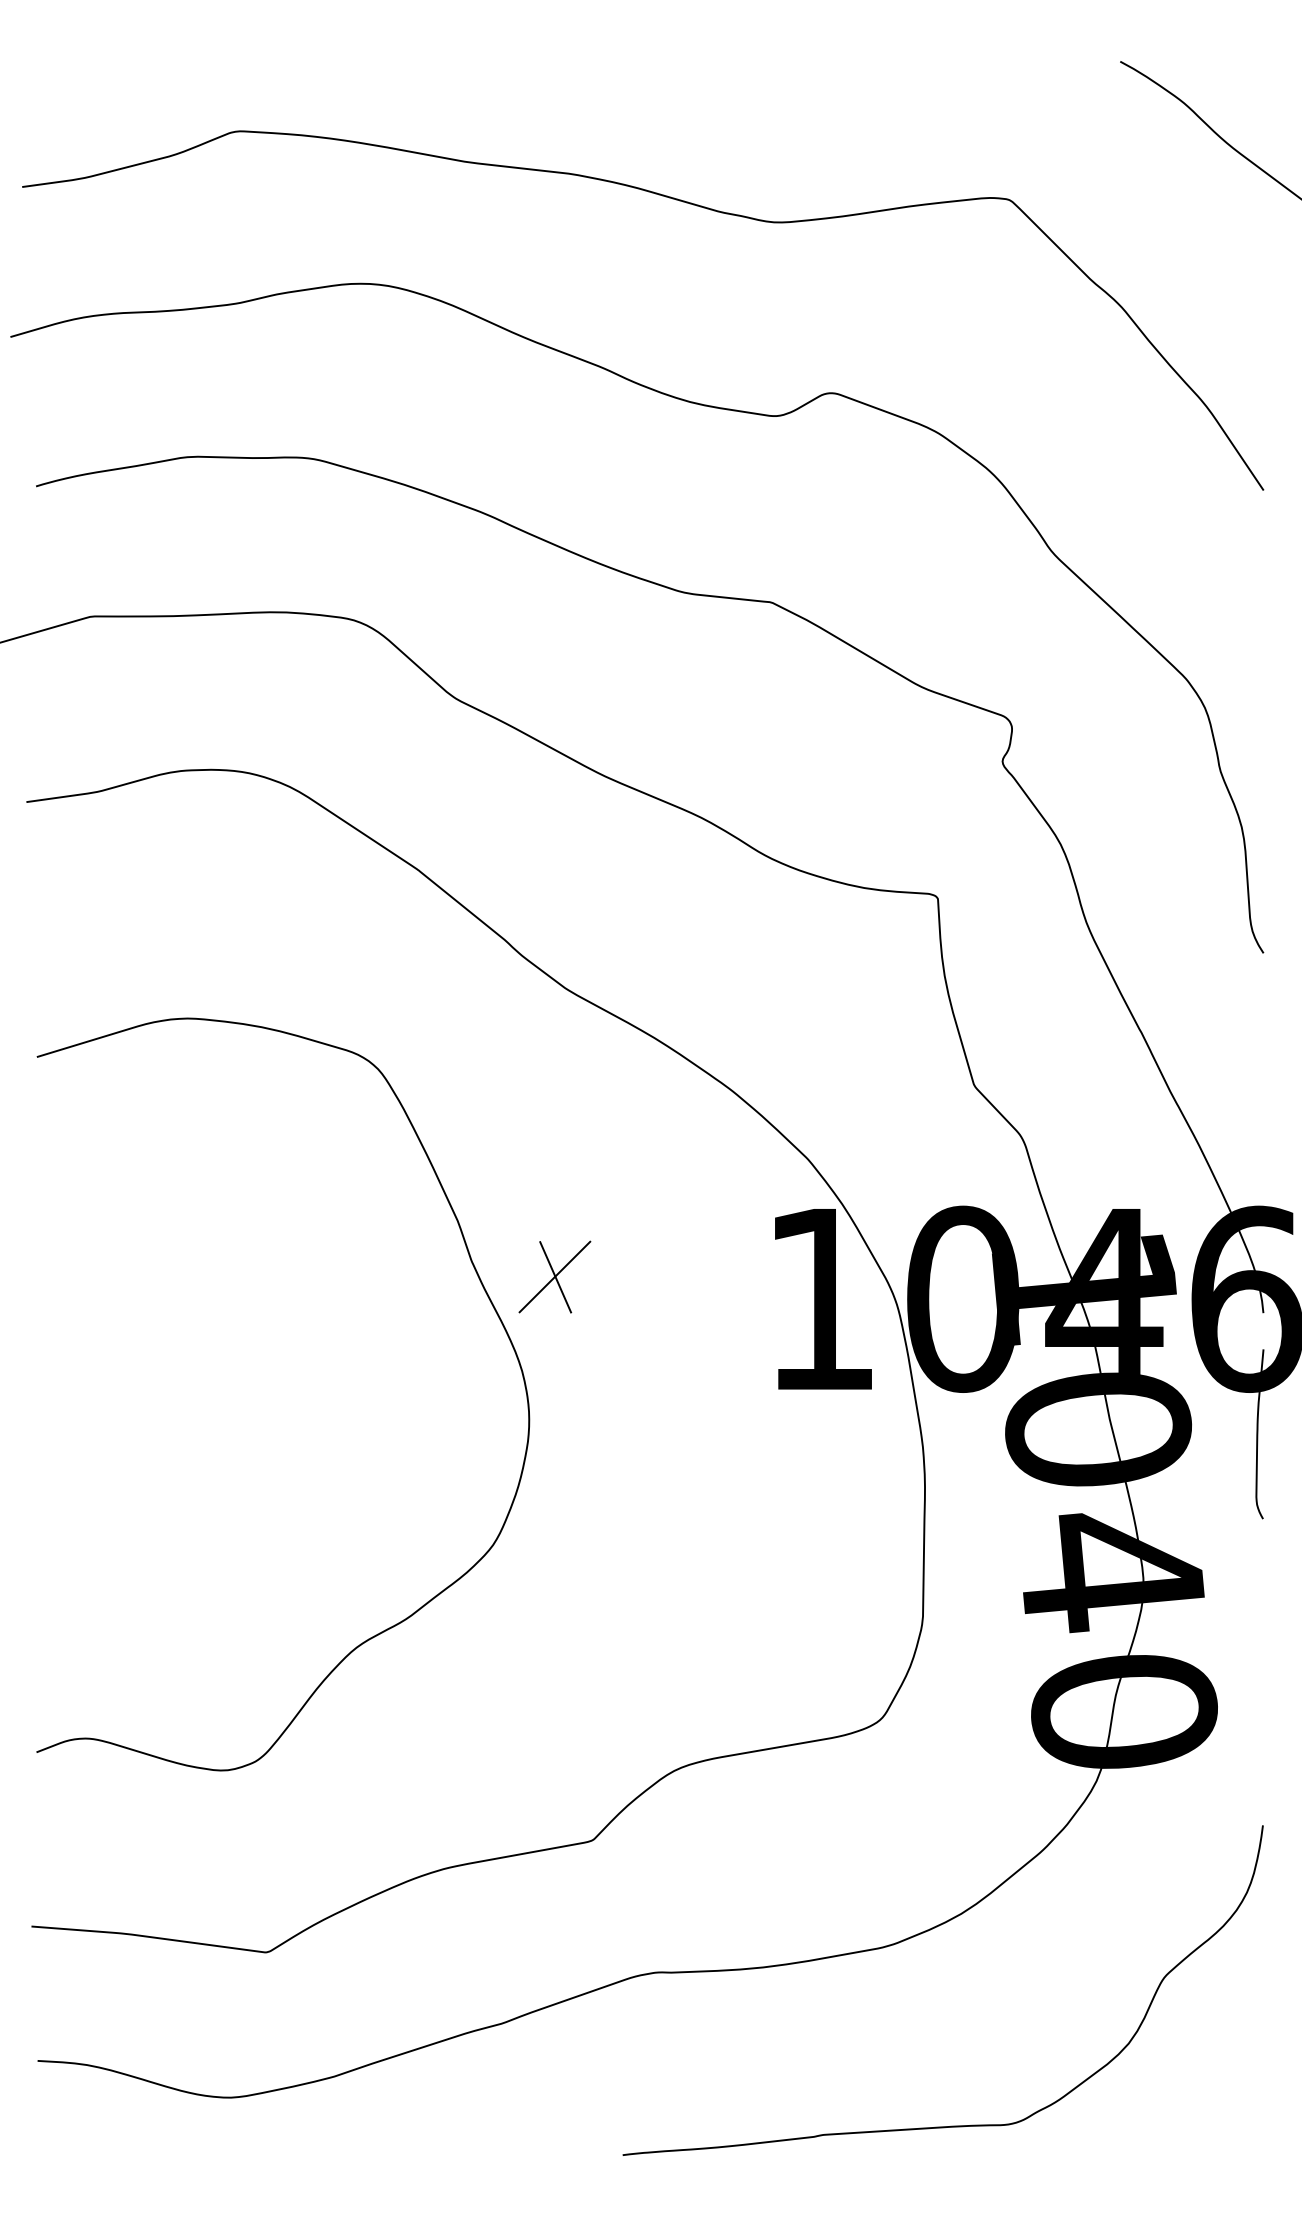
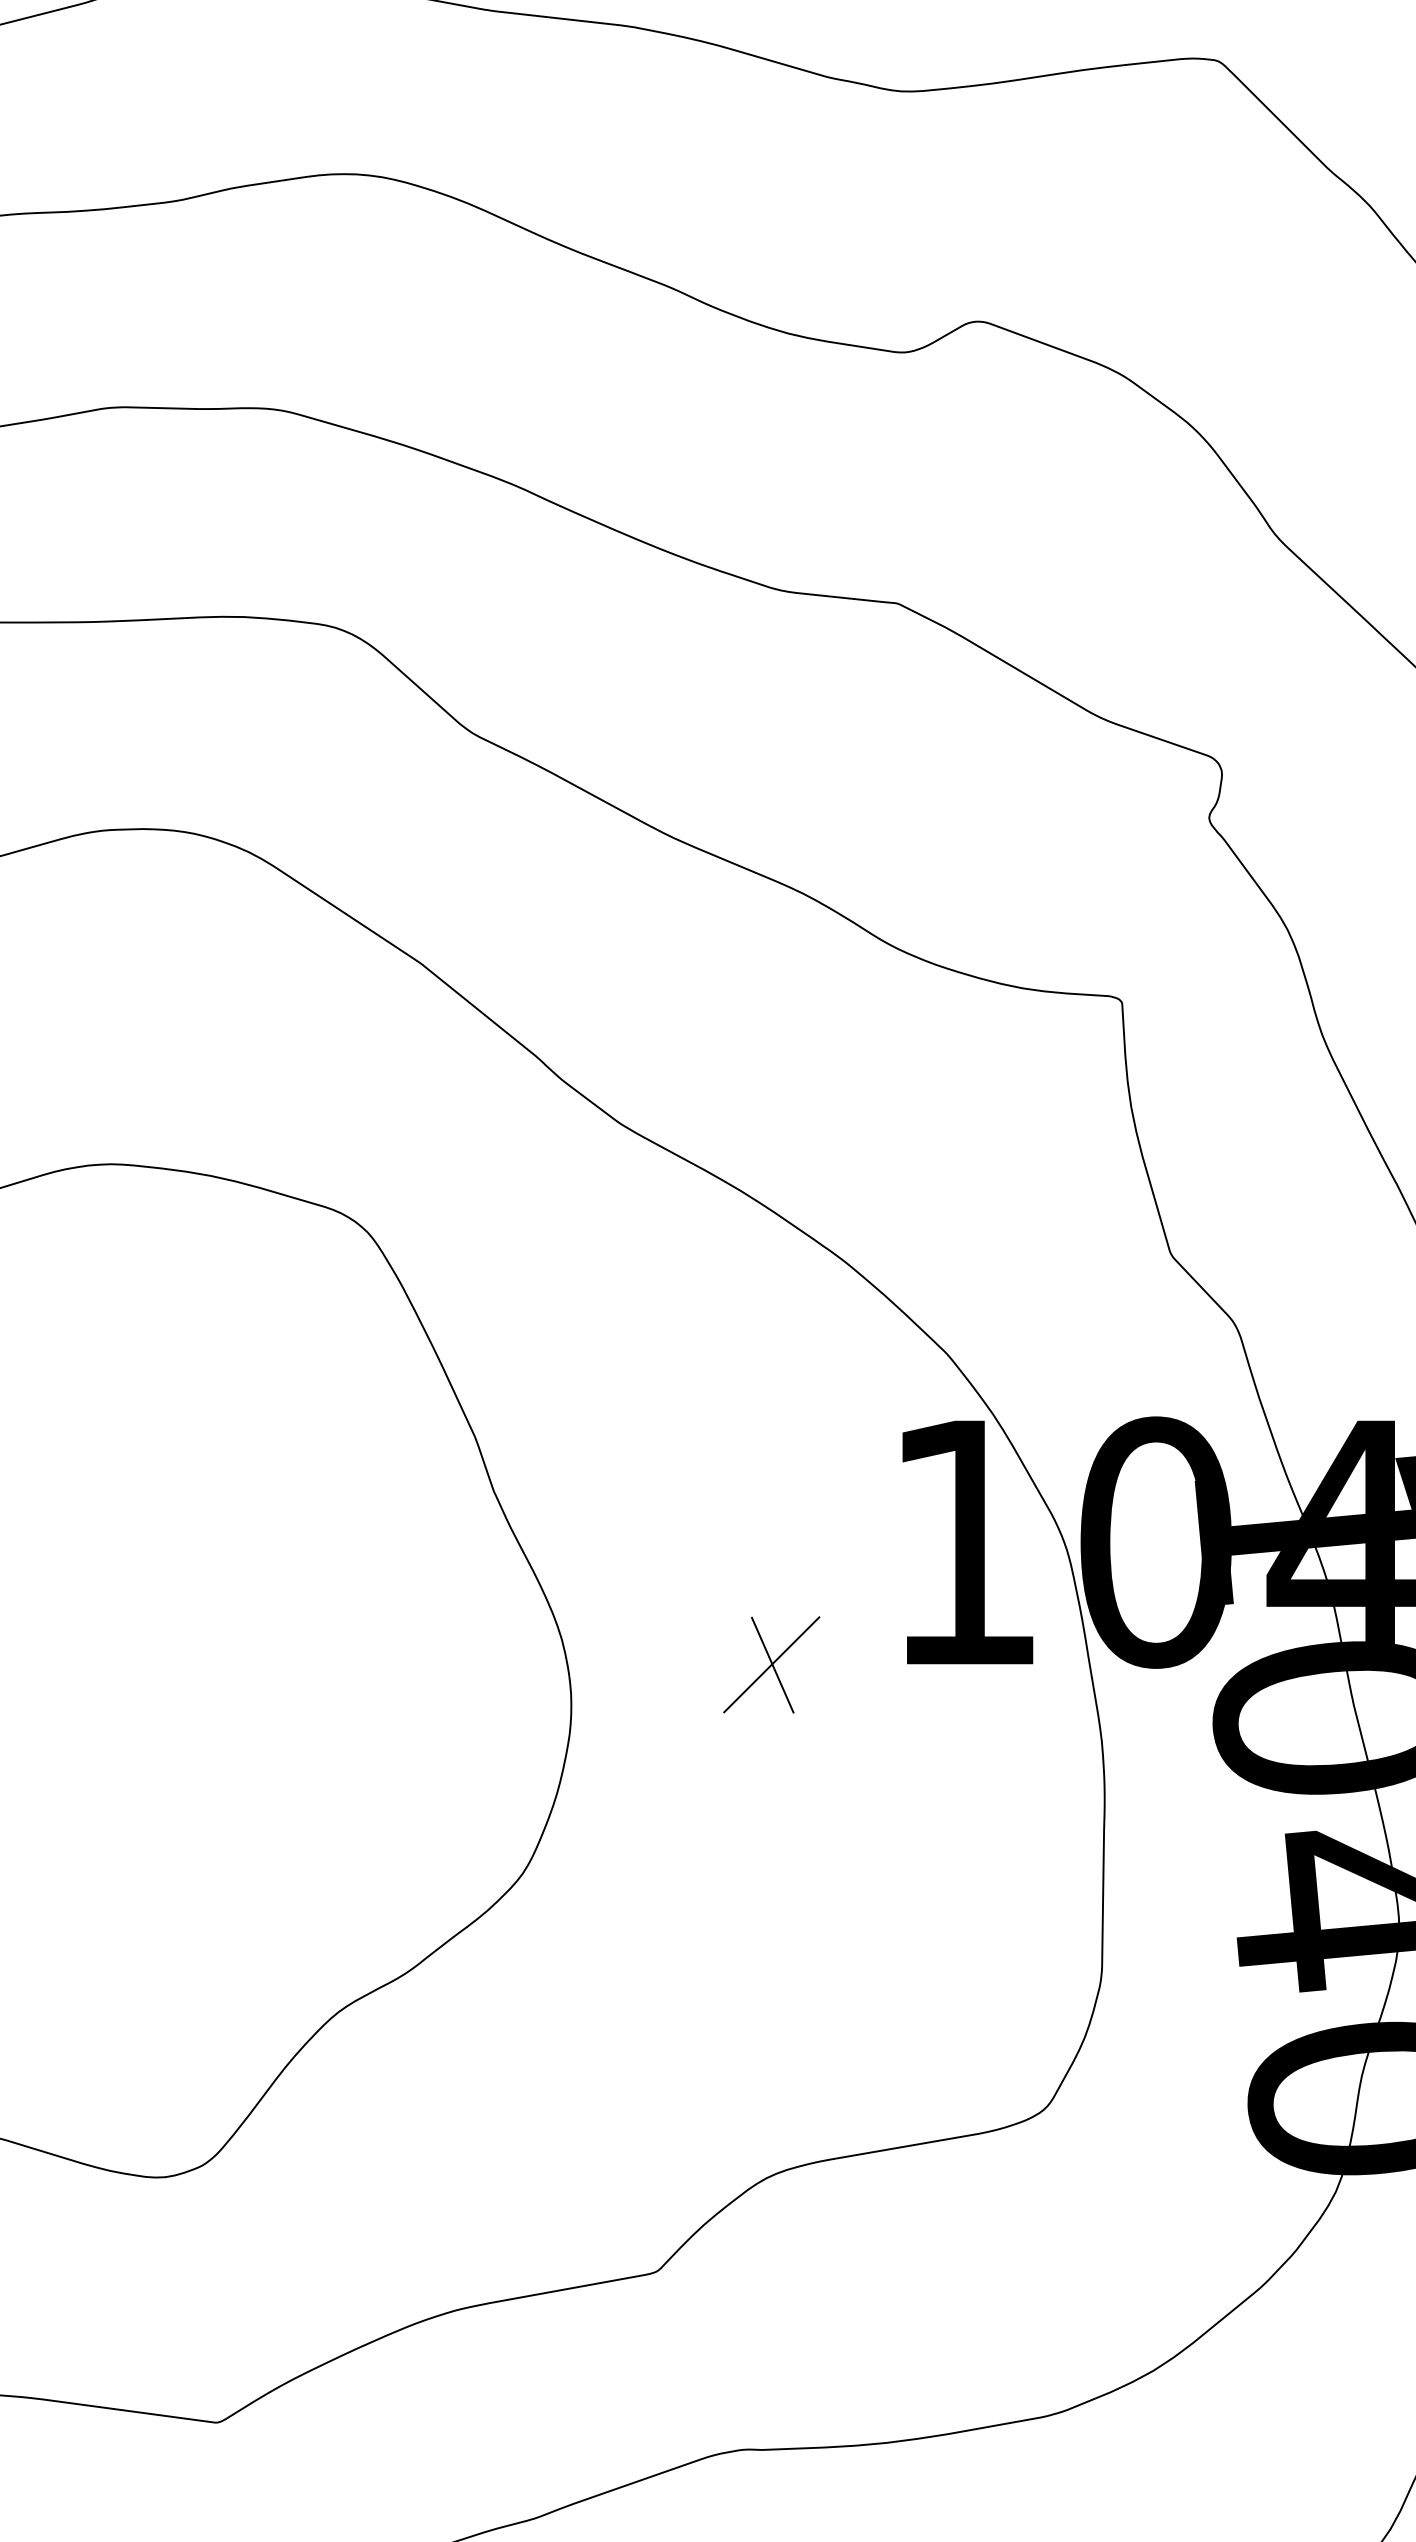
part: (554, 1276) -> (771, 1664), moved

